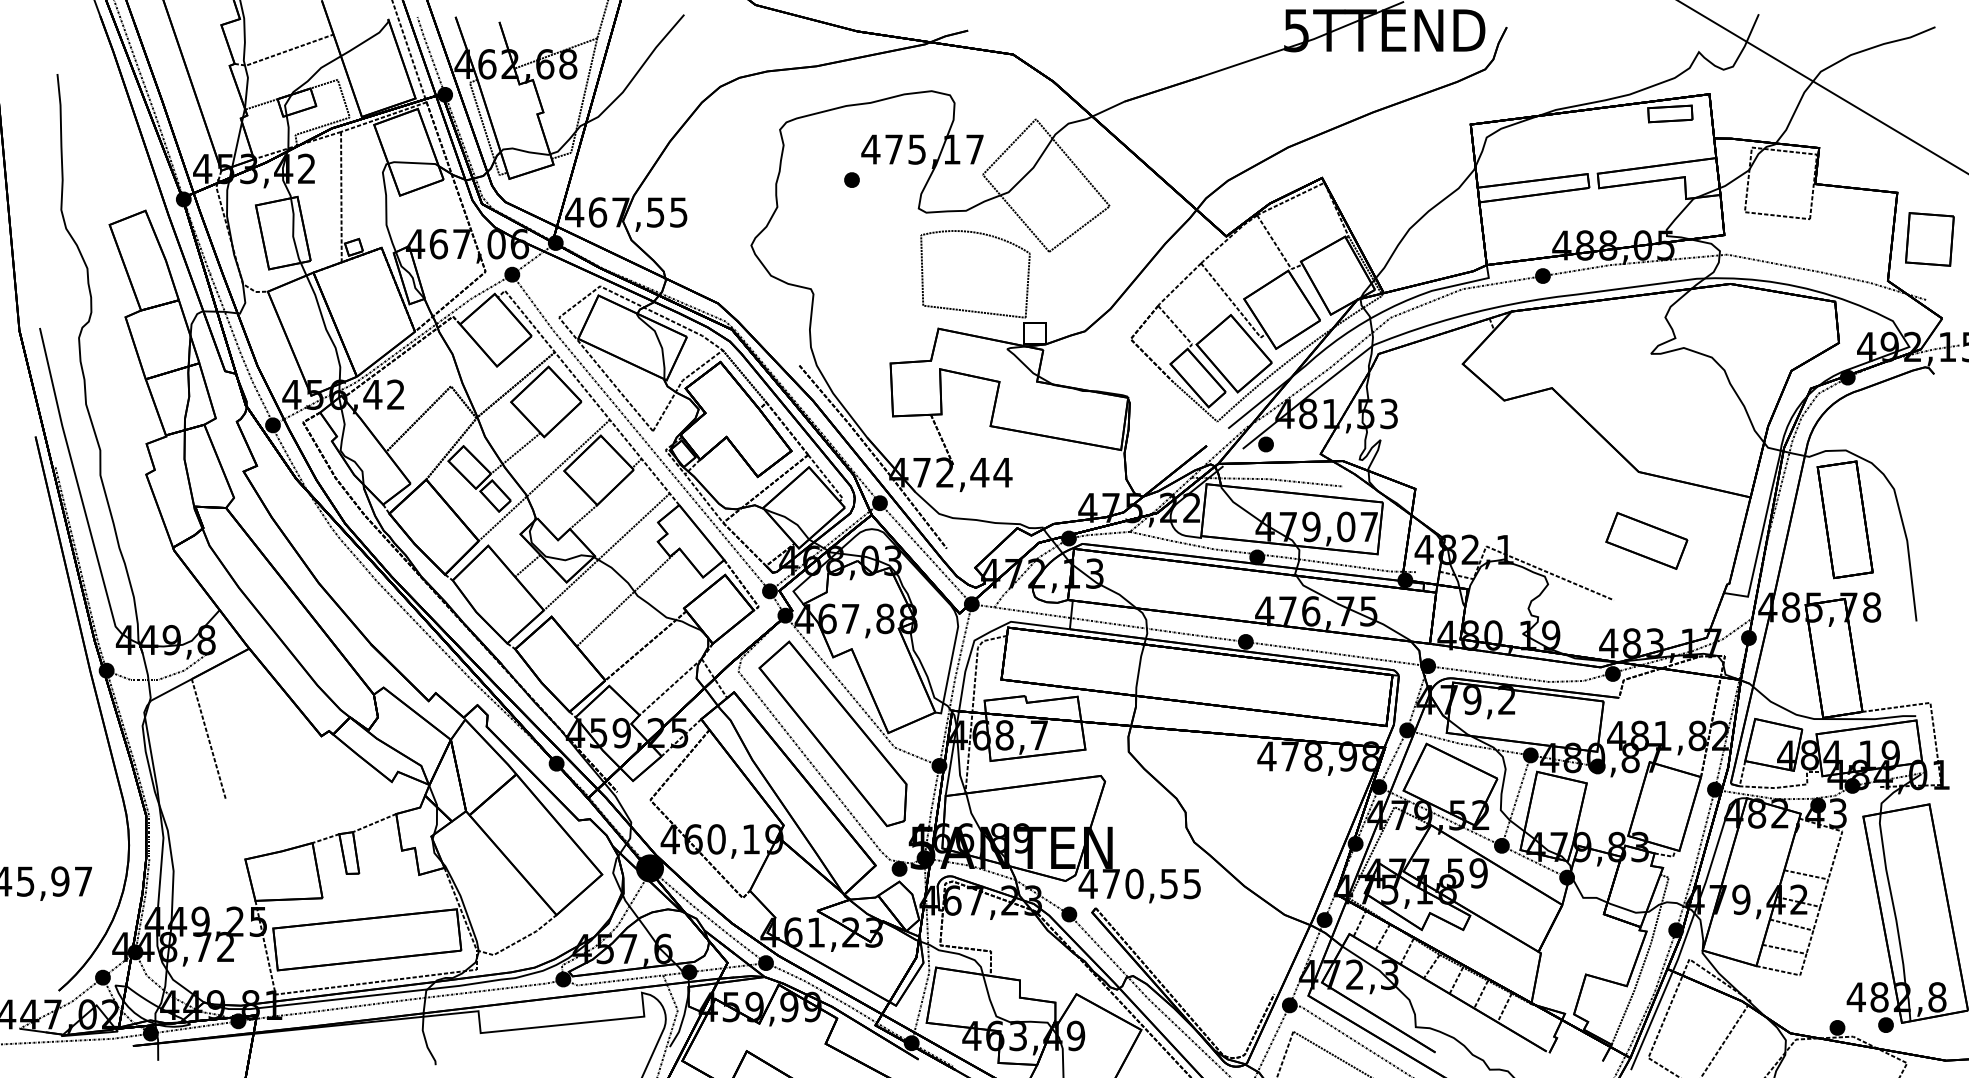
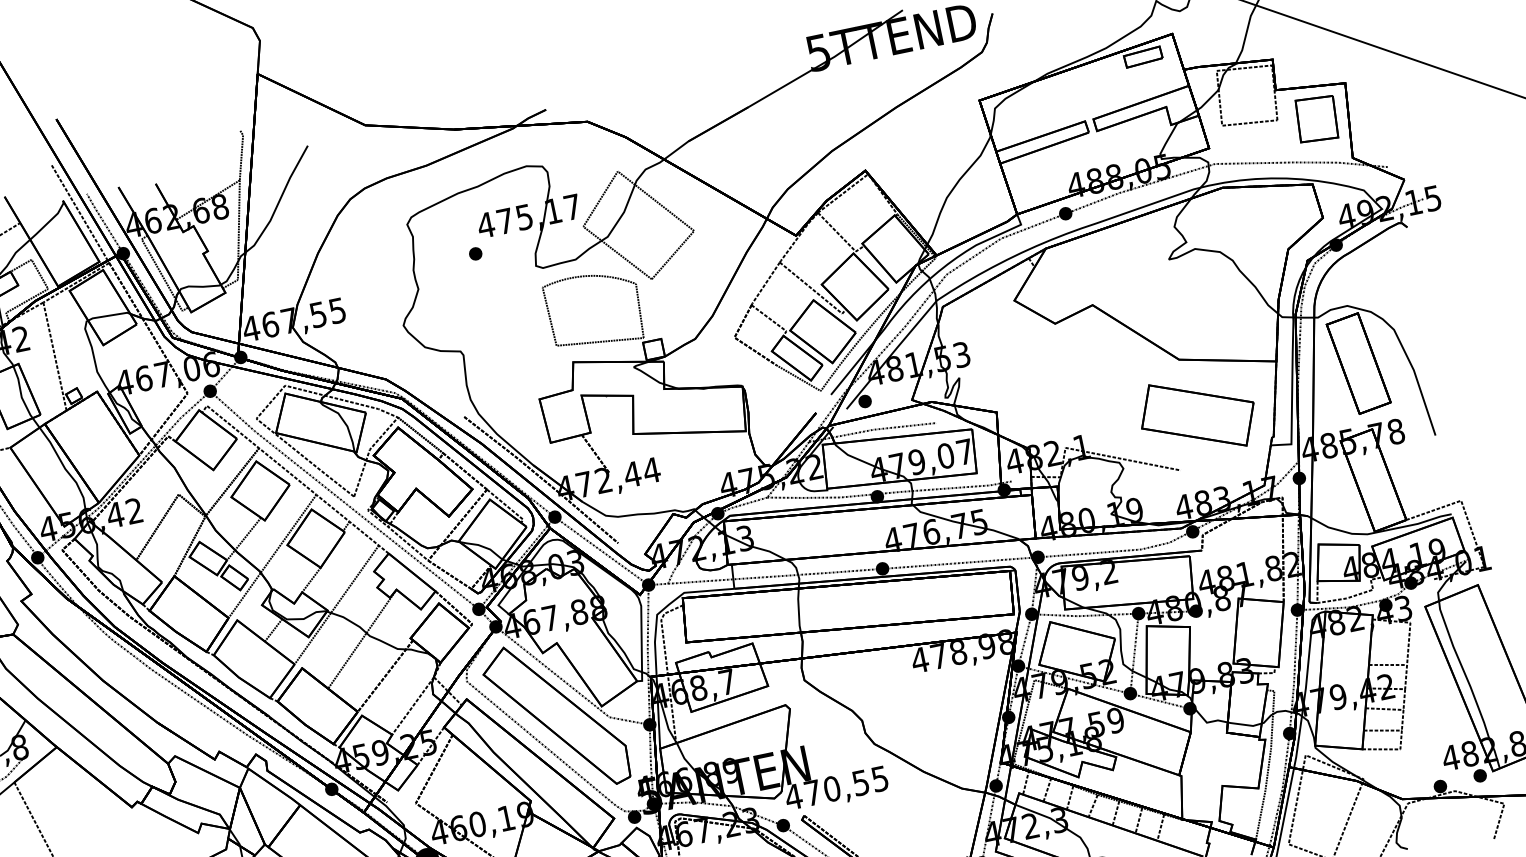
part: (1929, 239) -> (1316, 119), moved
part: (1646, 540) -> (1197, 415), size x1.67

